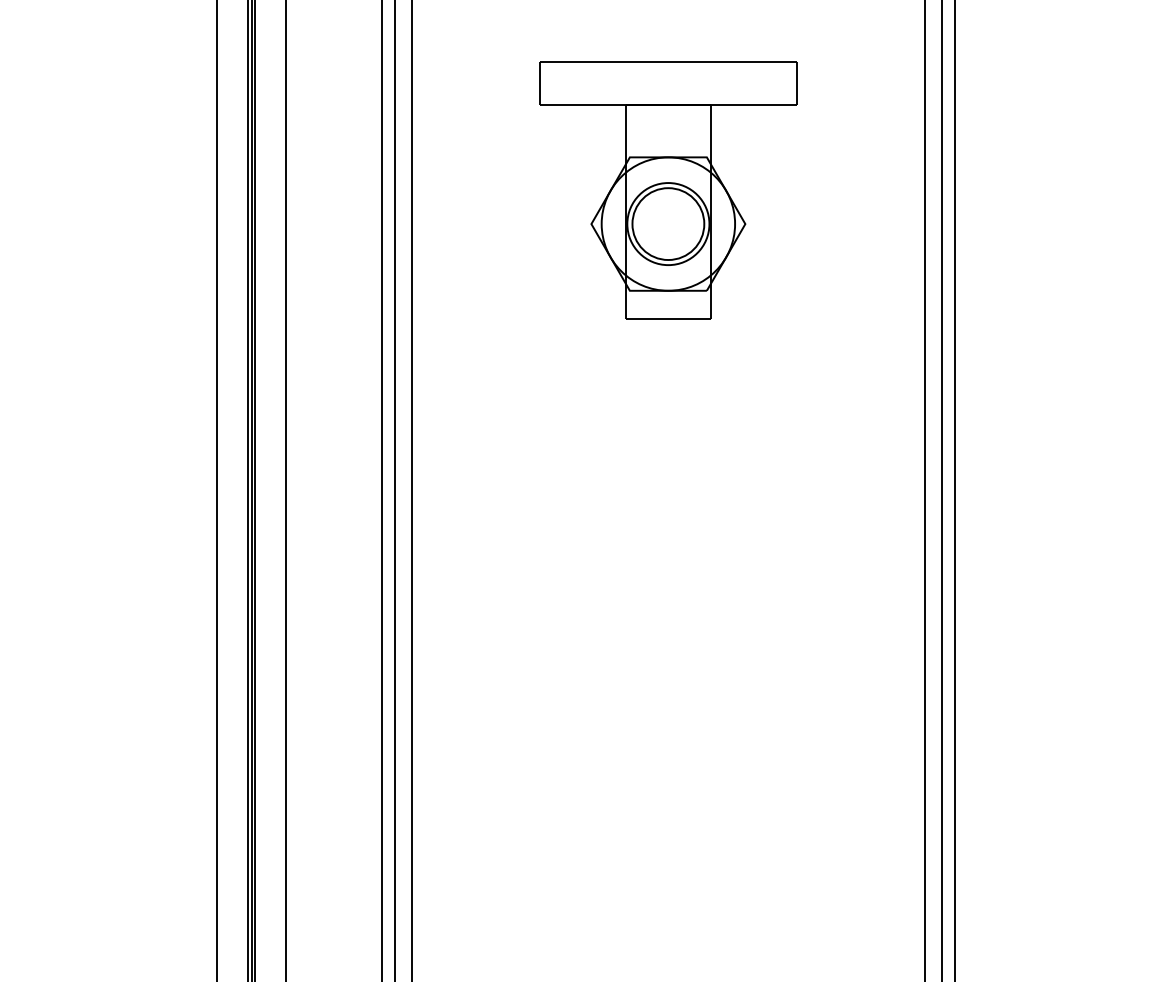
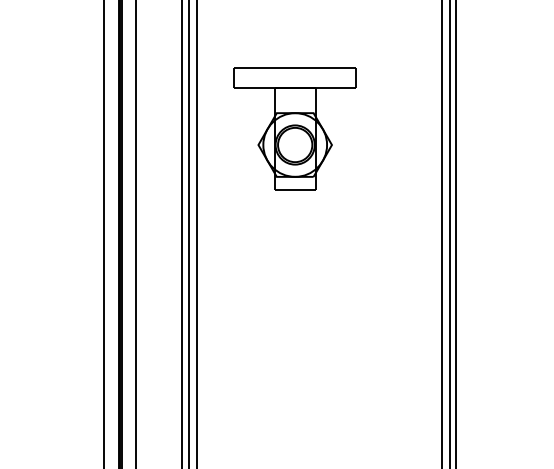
part: (666, 189) -> (294, 128), moved

